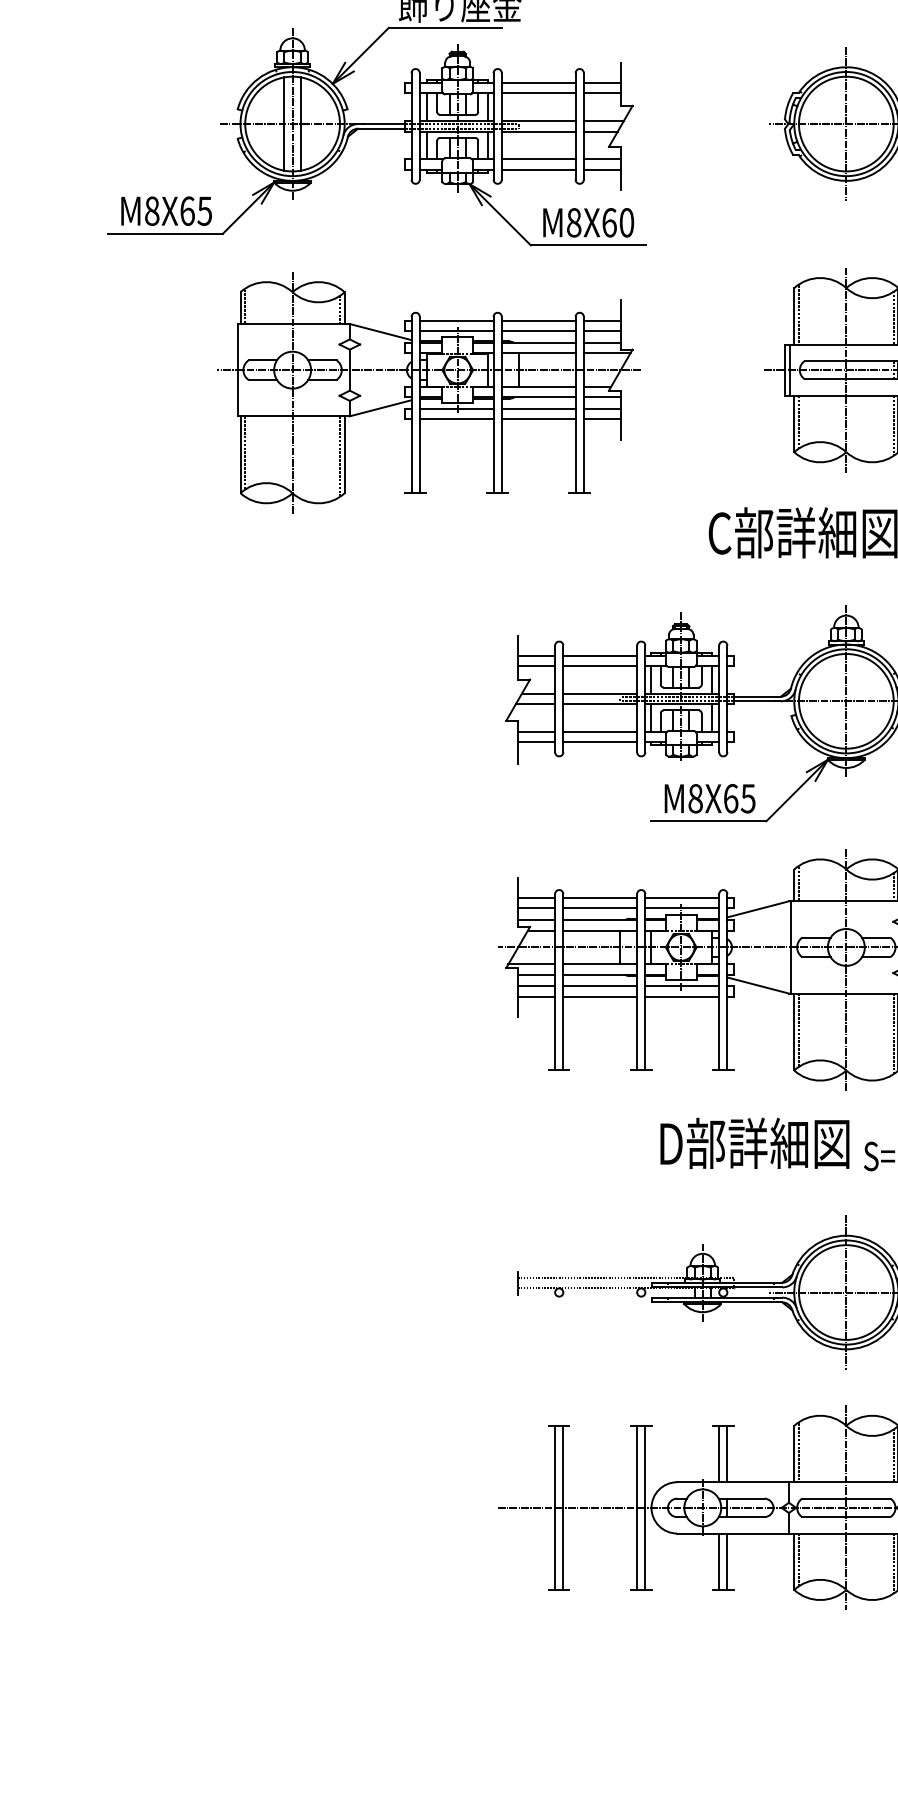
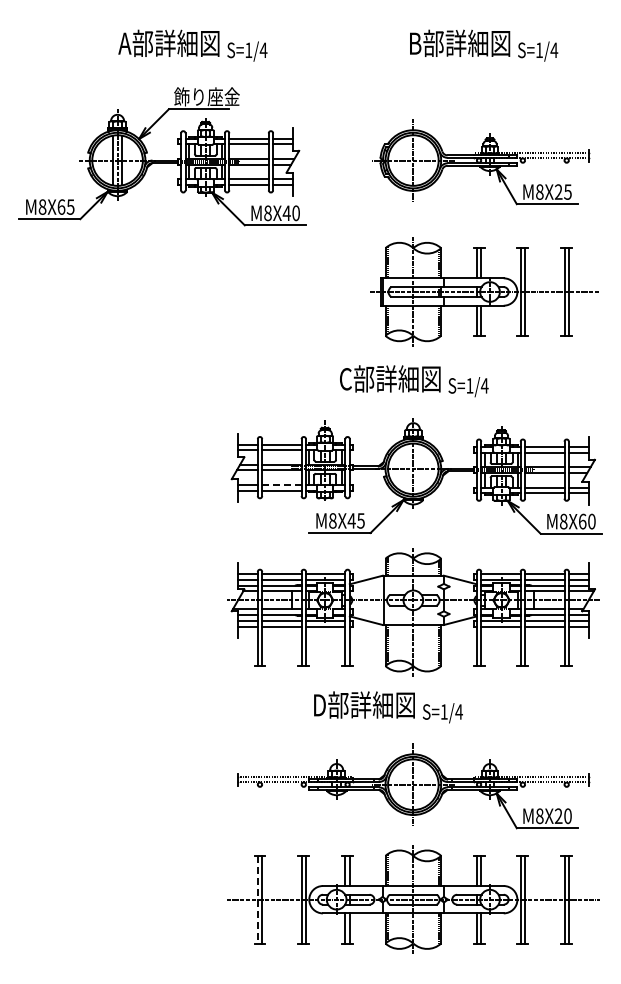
text: (608, 223) -> (286, 213), M8X60 -> M8X40
part: (429, 391) -> (190, 303), removed
line: (599, 732) -> (281, 485), solid -> dashed
text: (730, 797) -> (351, 520), M8X65 -> M8X45
line: (554, 1507) -> (257, 899), solid -> dashed

